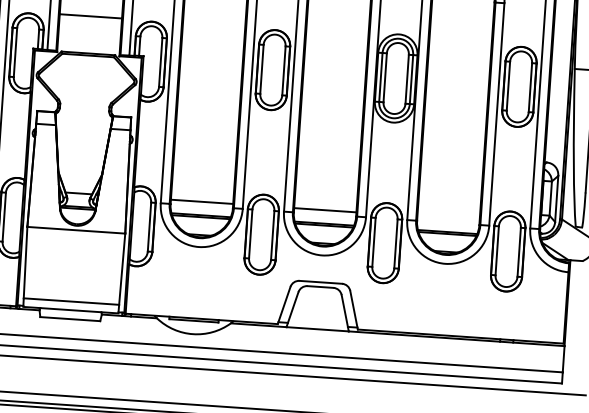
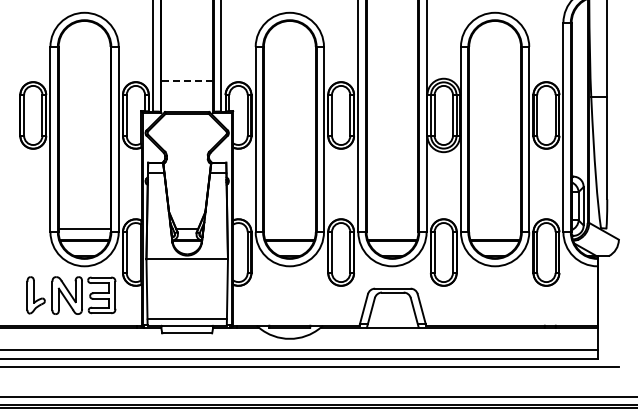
line: (91, 16) -> (187, 81), solid -> dashed
line: (201, 201) -> (289, 228), removed
line: (325, 210) -> (392, 228), removed

